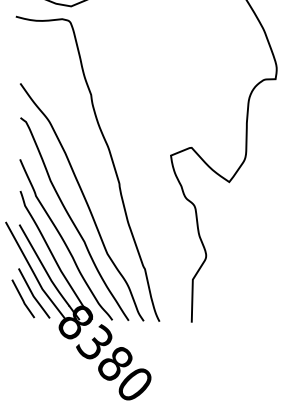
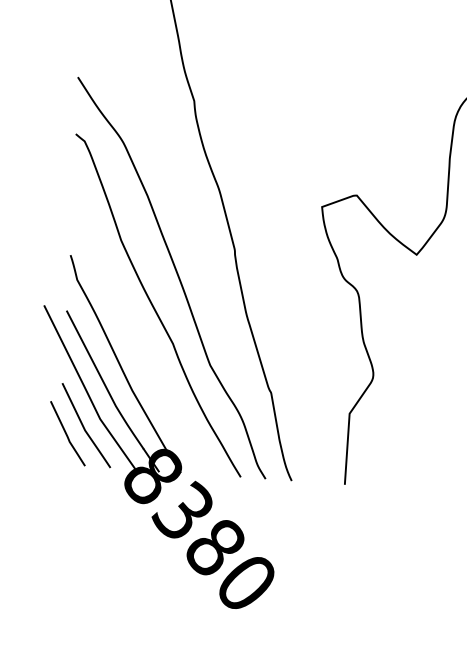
curve: (64, 240) -> (140, 340), removed

